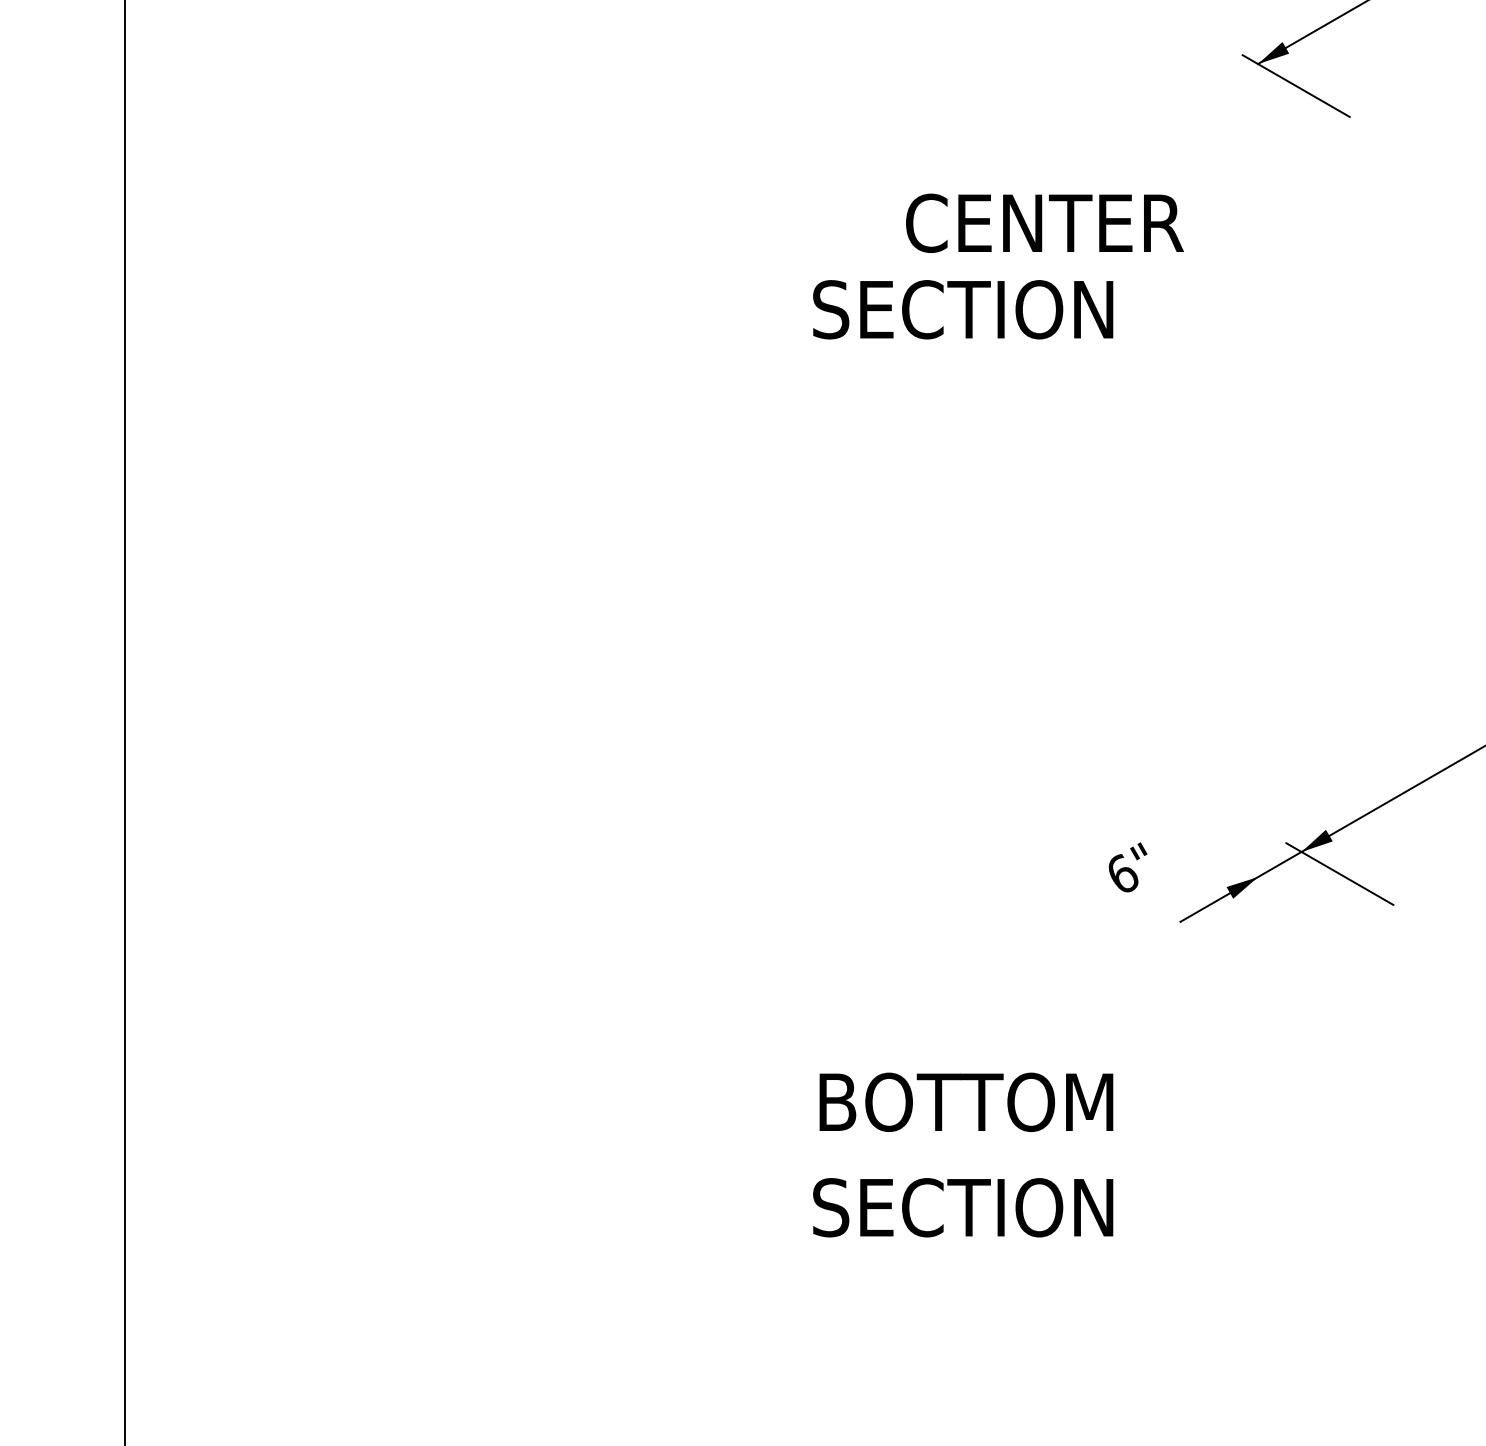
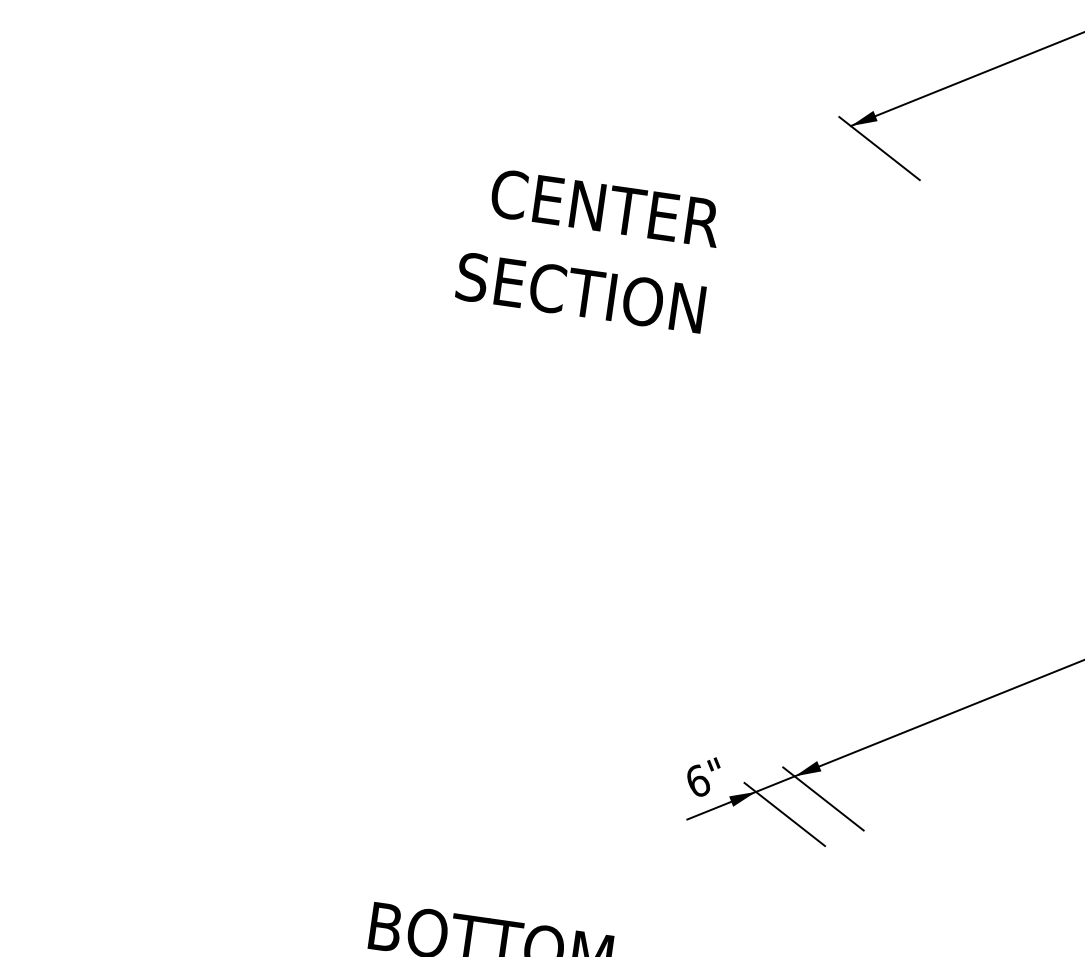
text: (1044, 222) -> (605, 207), moved
text: (1127, 867) -> (702, 776), moved
line: (1295, 899) -> (784, 814), added

